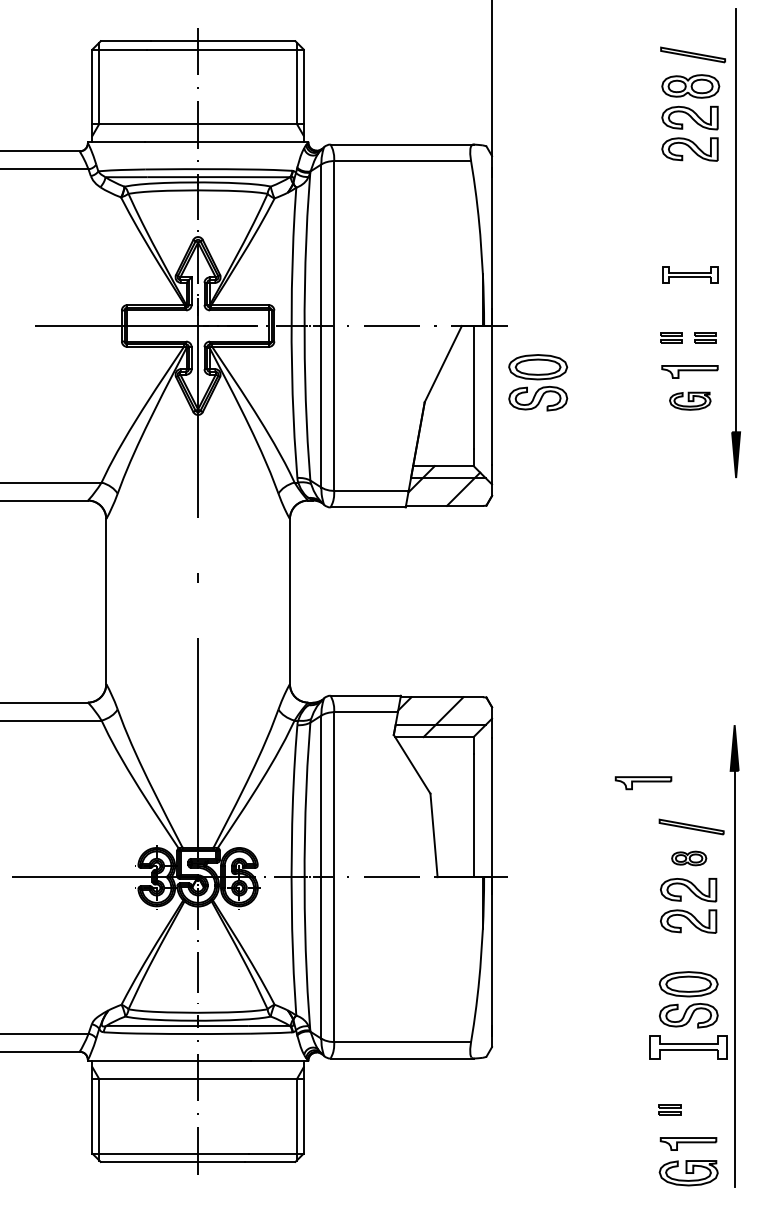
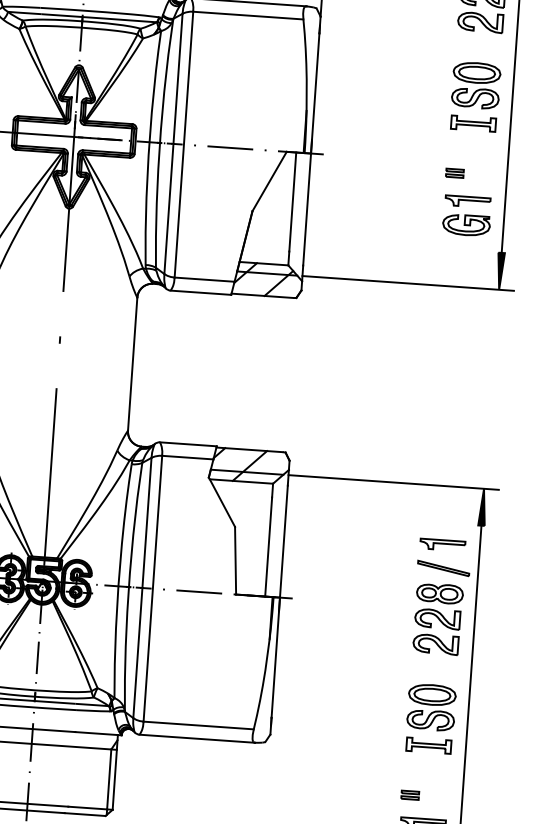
part: (705, 337) -> (482, 174), removed
part: (538, 382) -> (476, 85), moved
part: (690, 401) -> (466, 225), size x1.43
line: (623, 478) -> (408, 283), added
line: (622, 725) -> (393, 482), added
part: (643, 783) -> (442, 545), moved
part: (688, 858) -> (439, 593), size x1.67
part: (688, 1046) -> (428, 745), size x0.71

